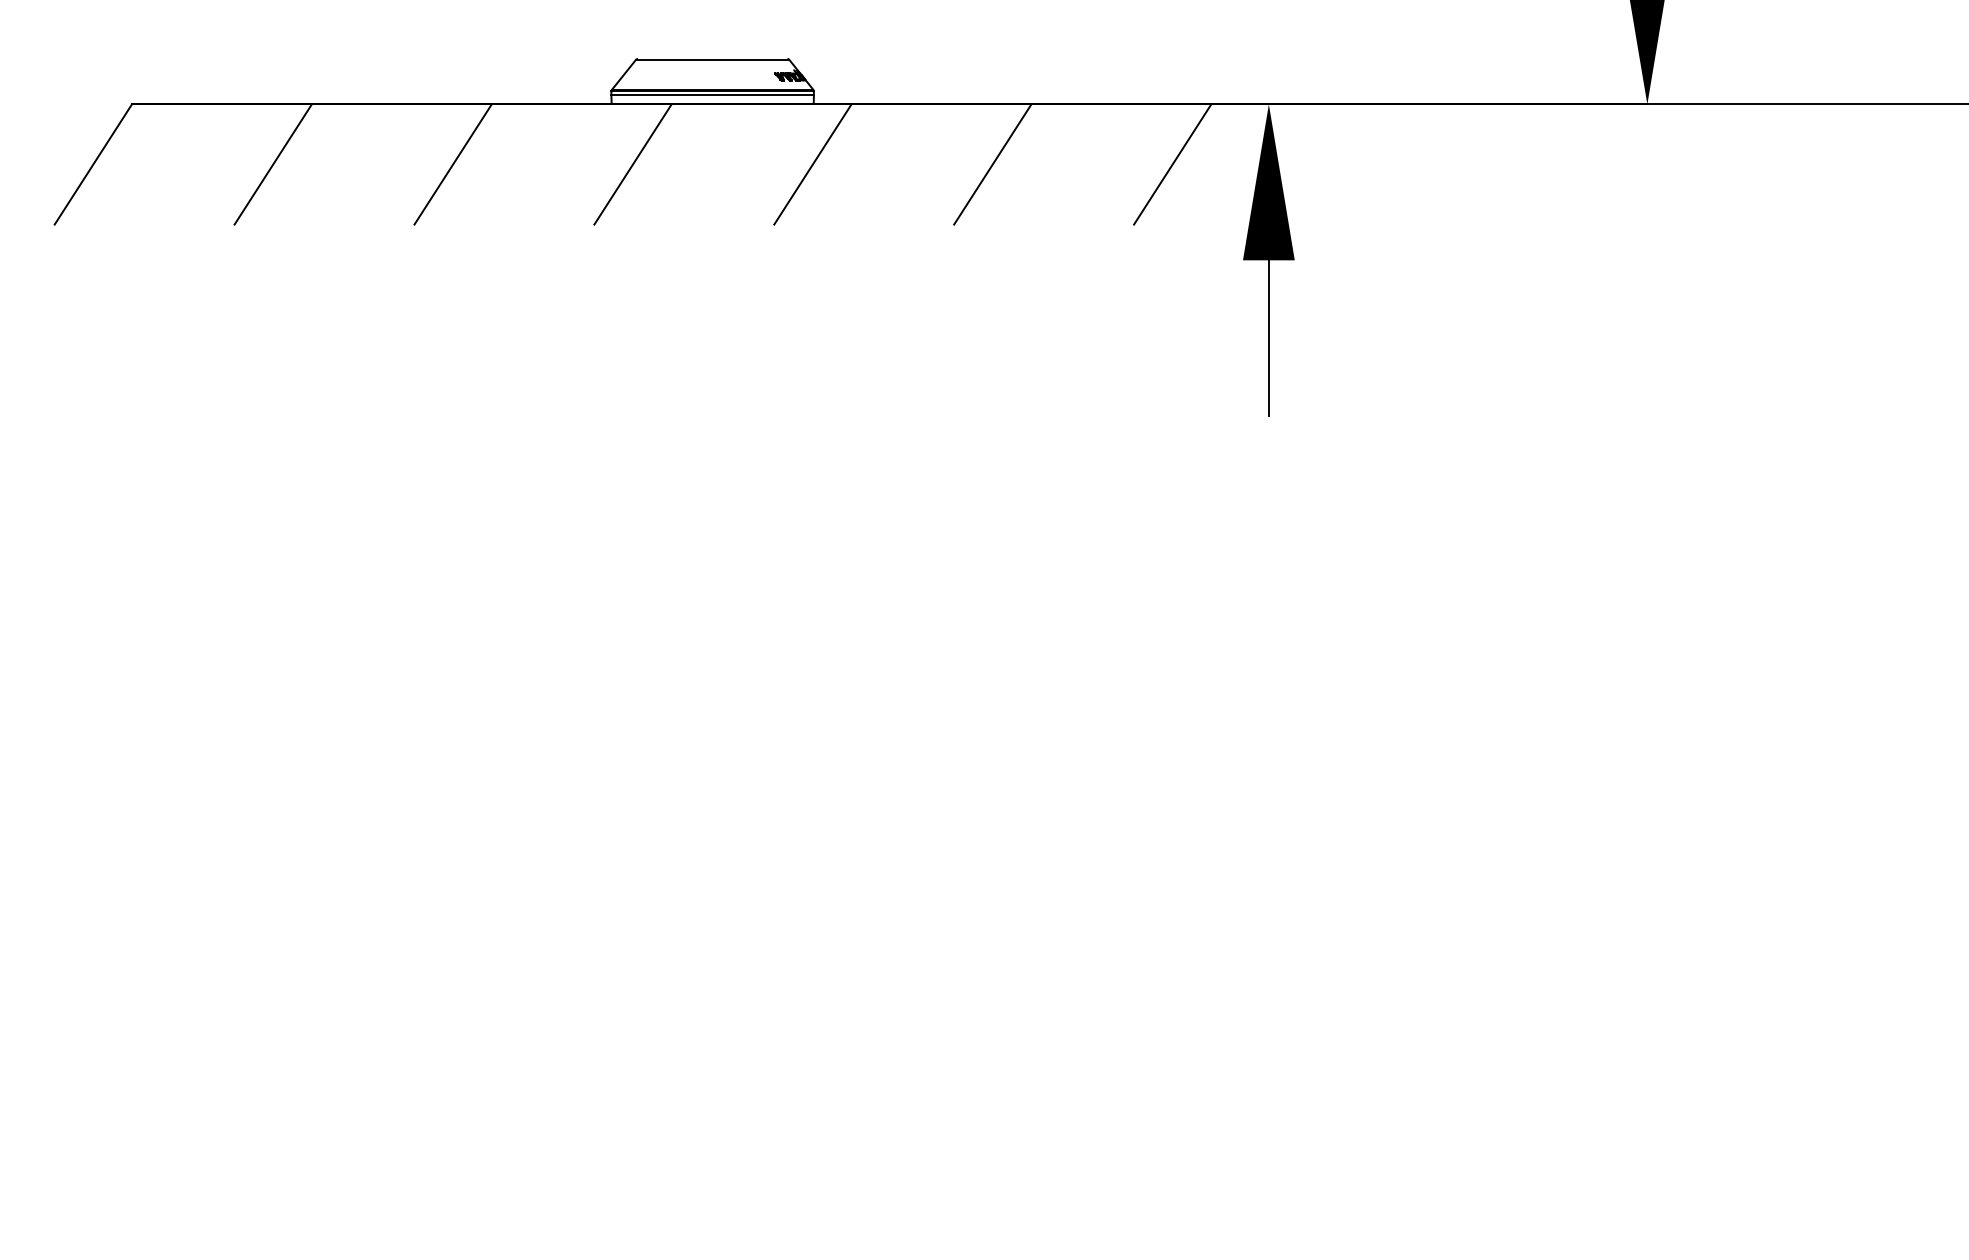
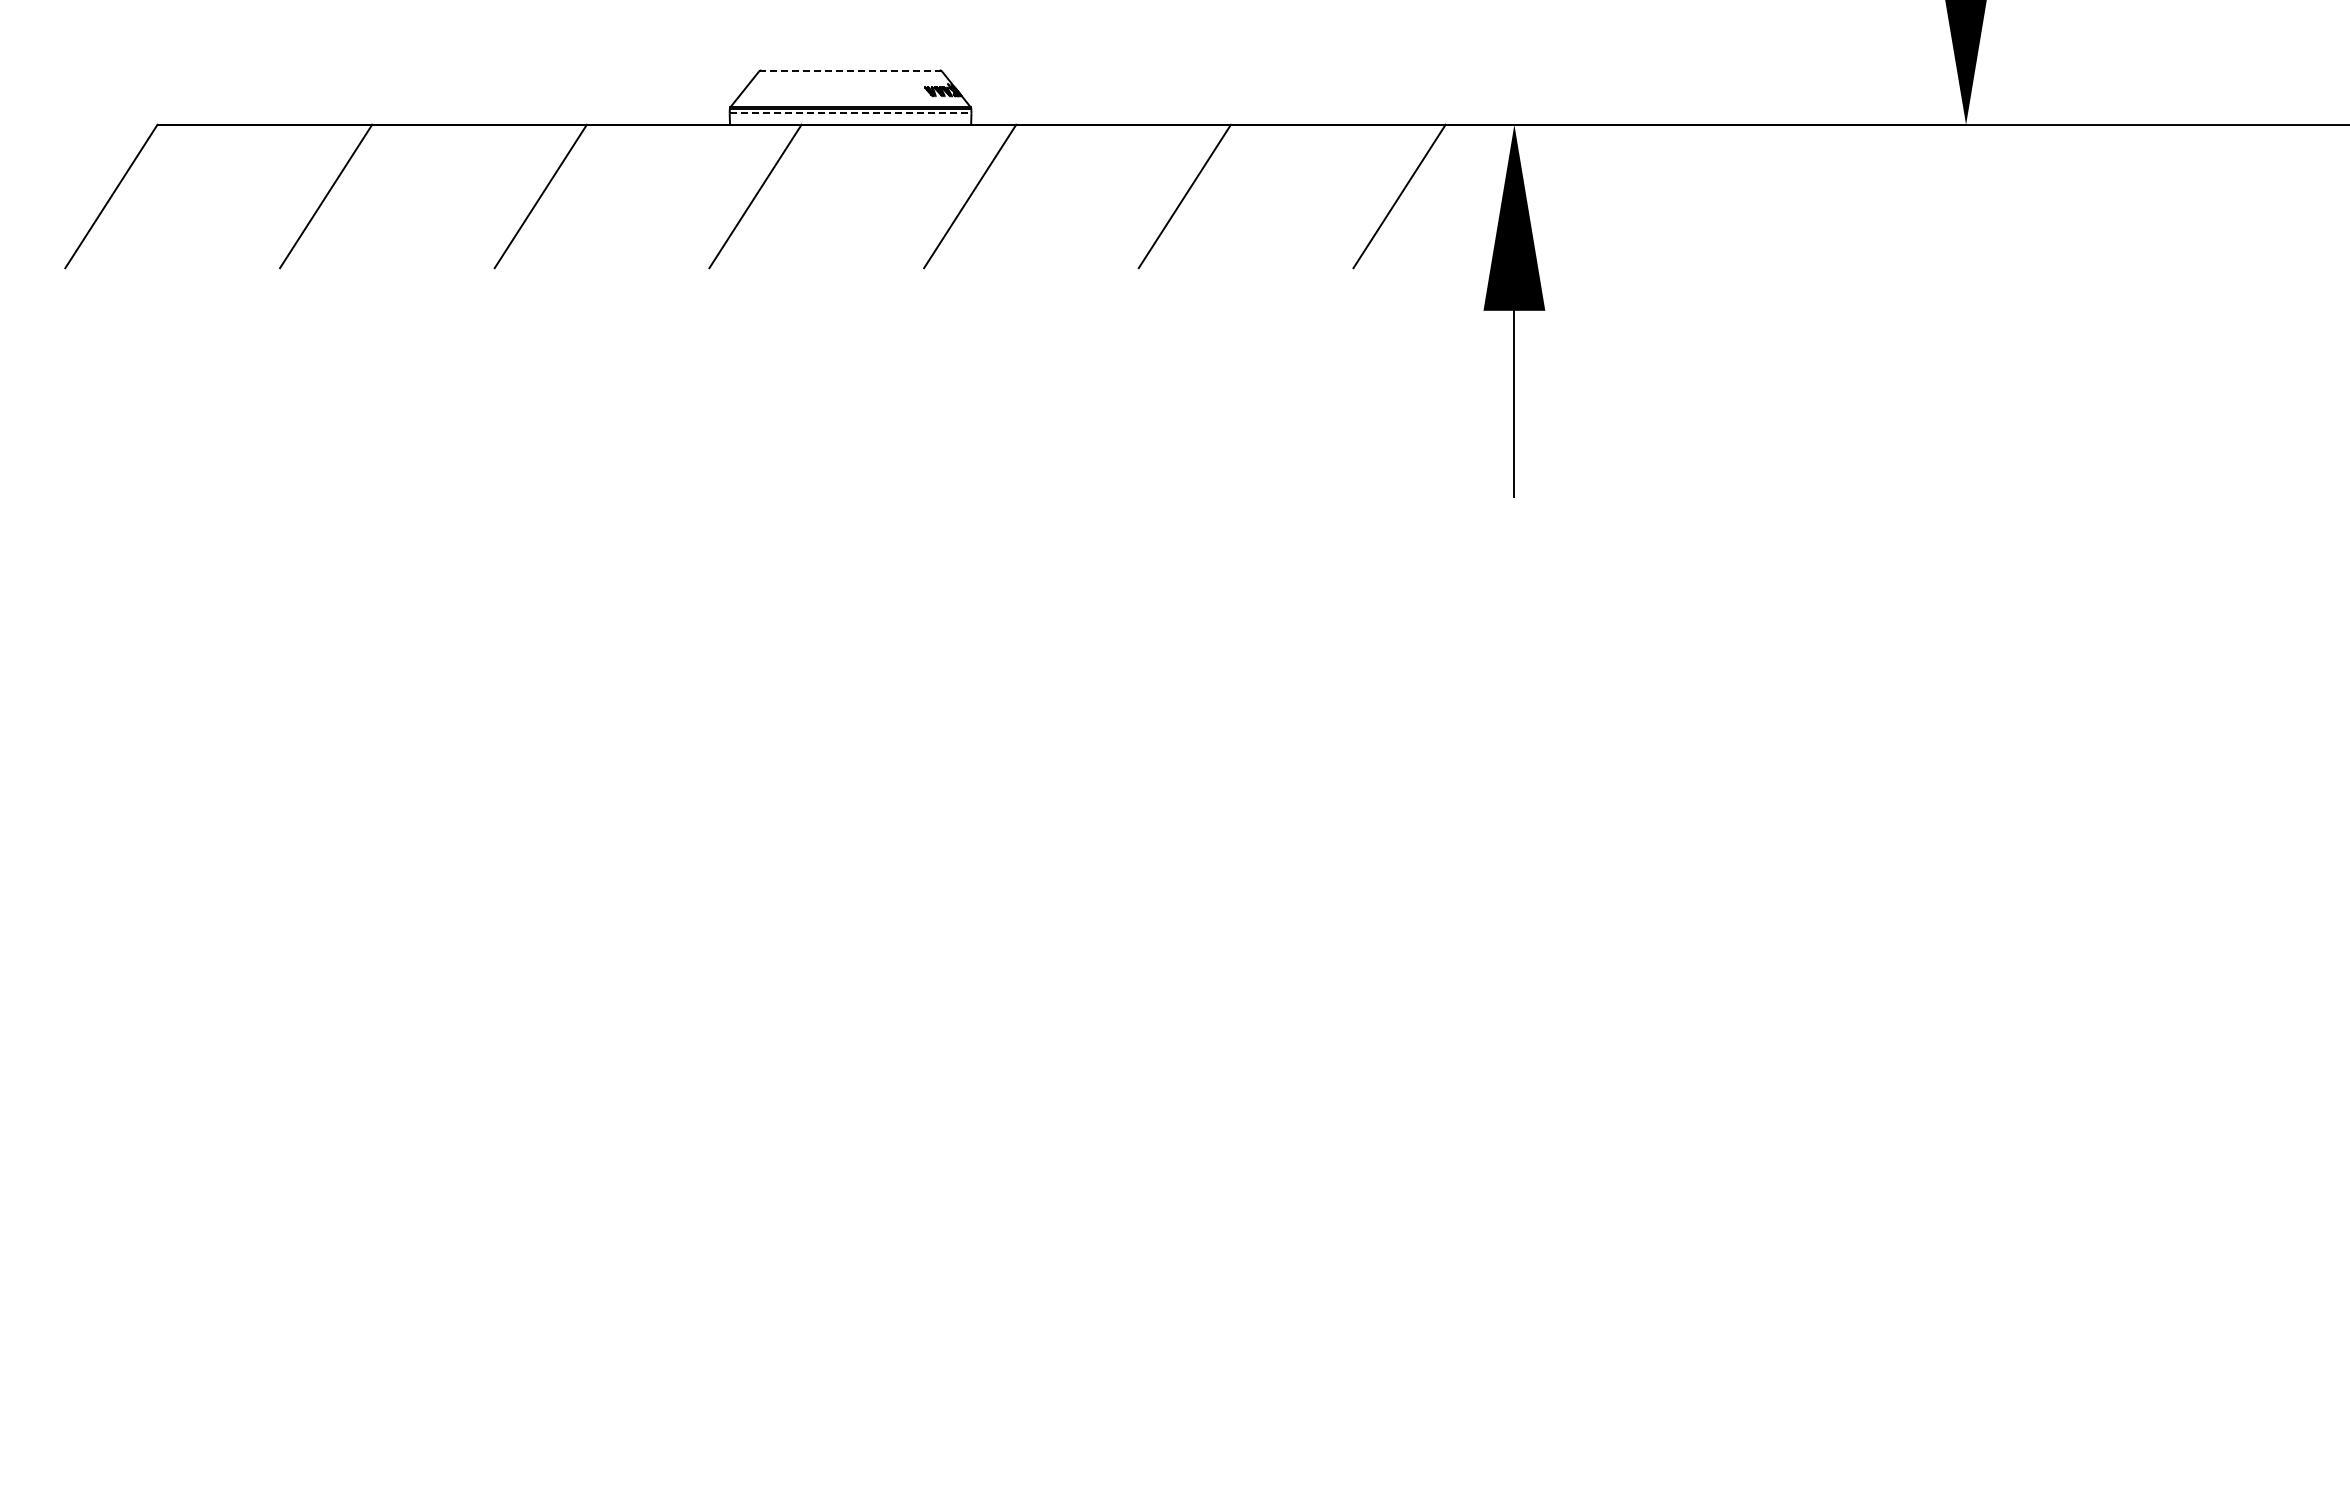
line: (712, 59) -> (850, 71), solid -> dashed
line: (712, 95) -> (850, 113), solid -> dashed

